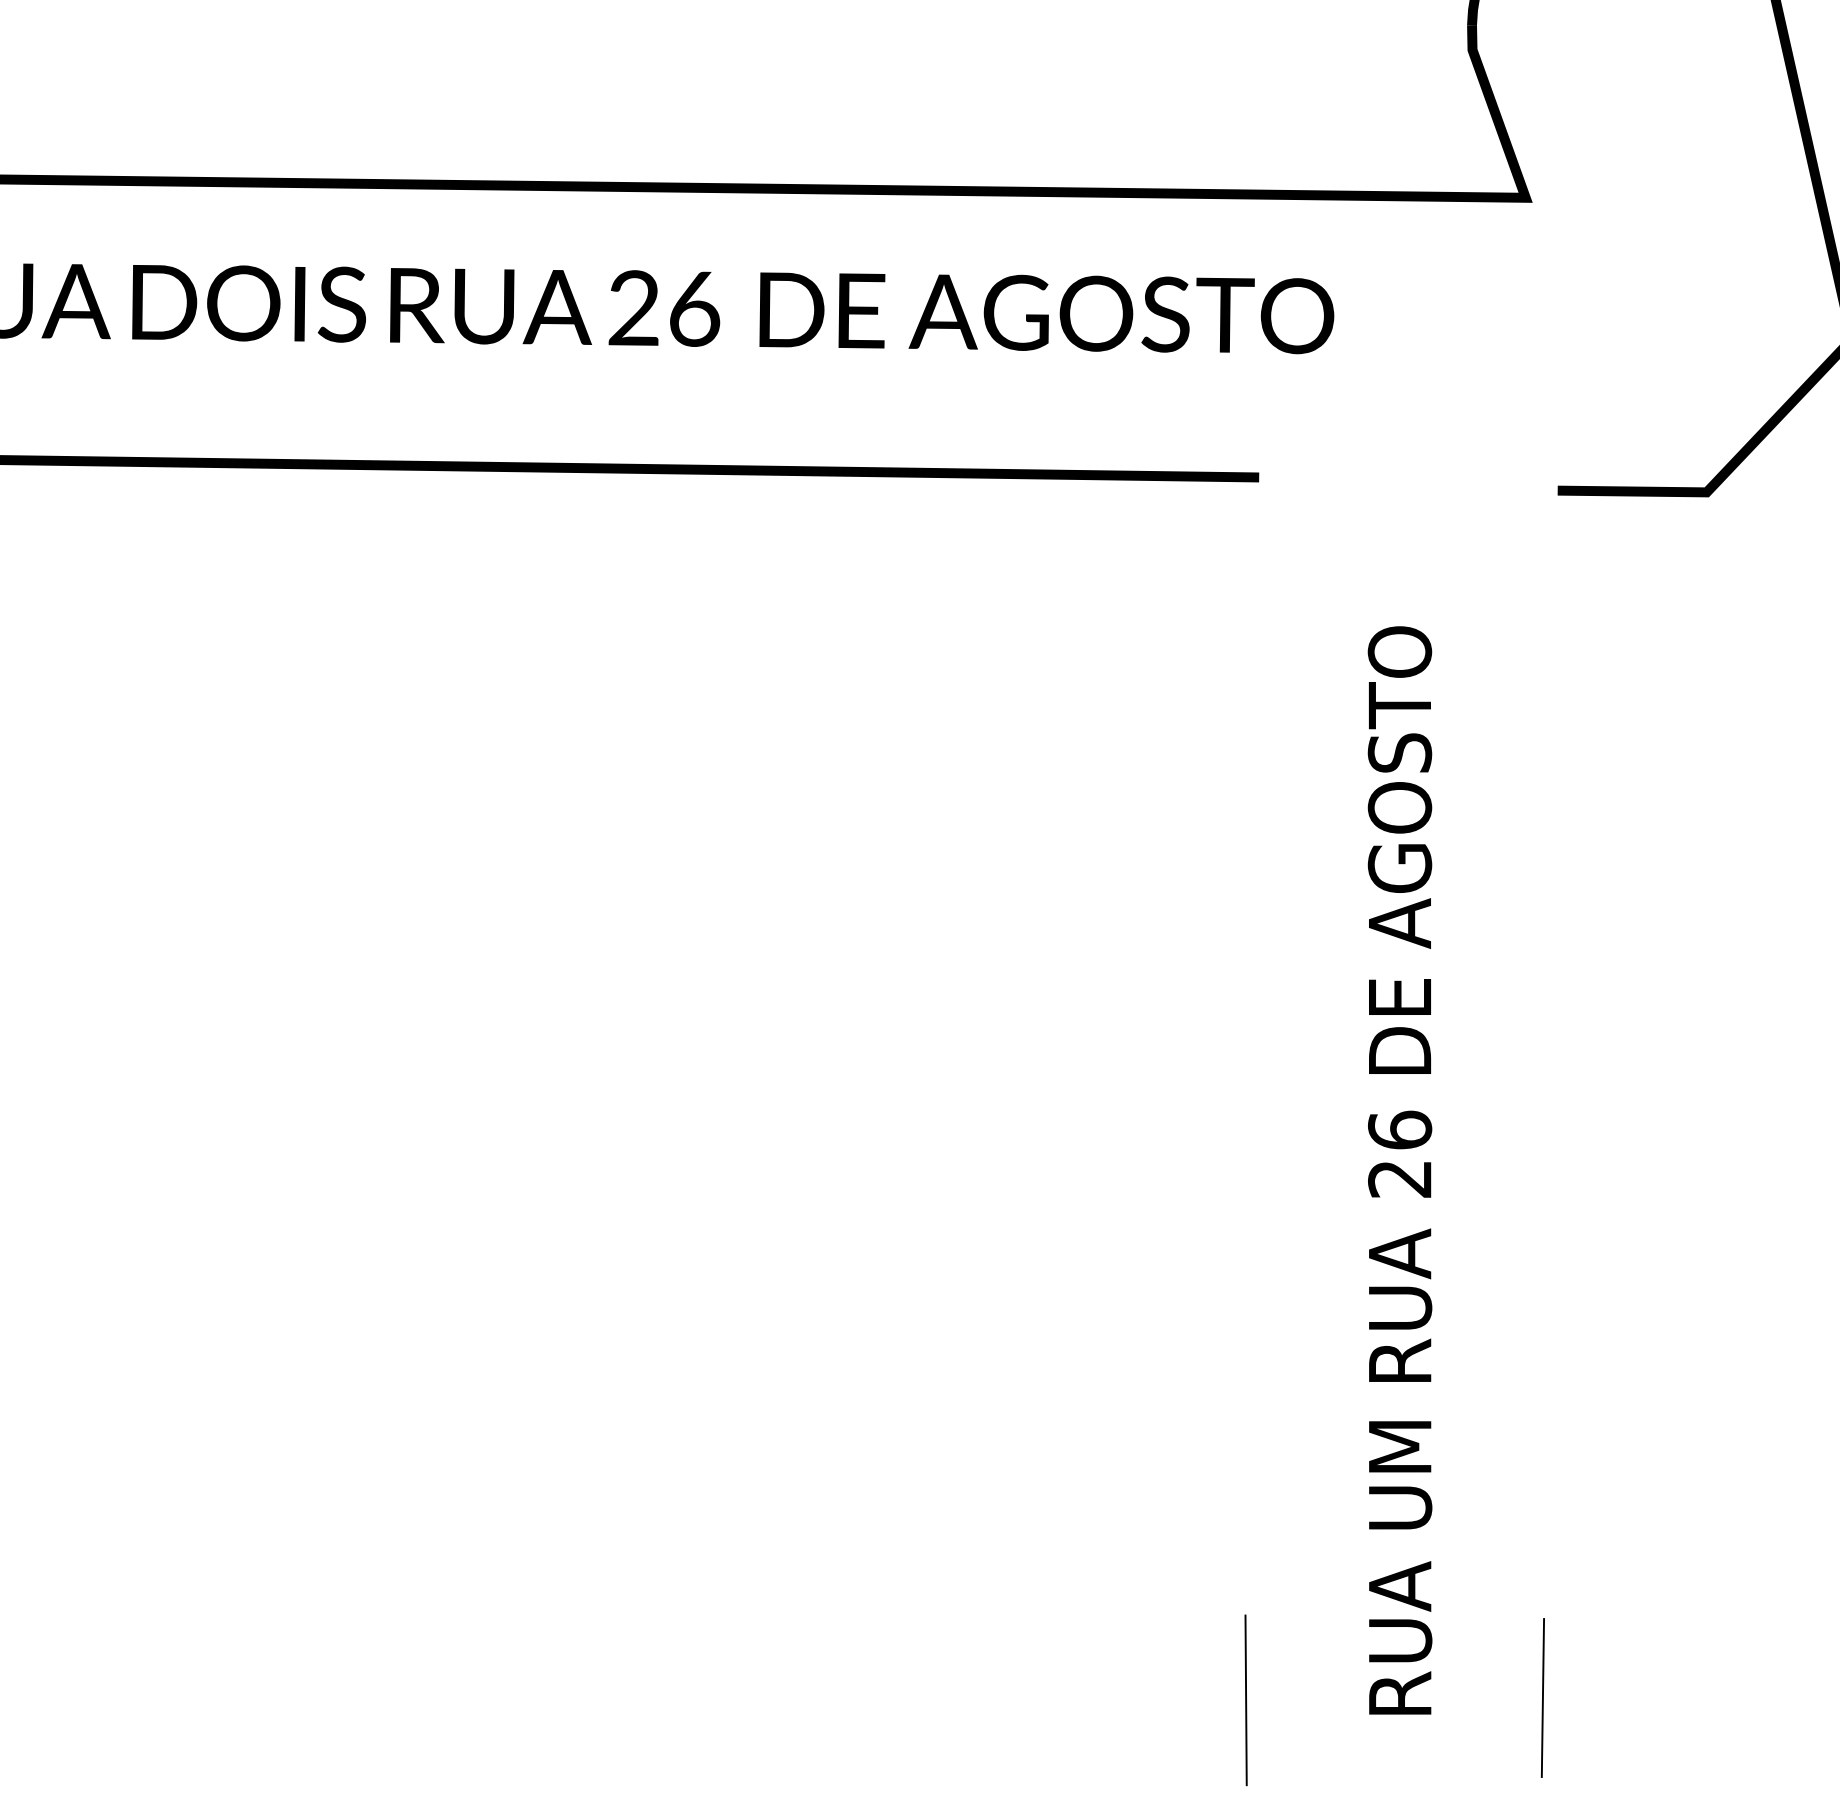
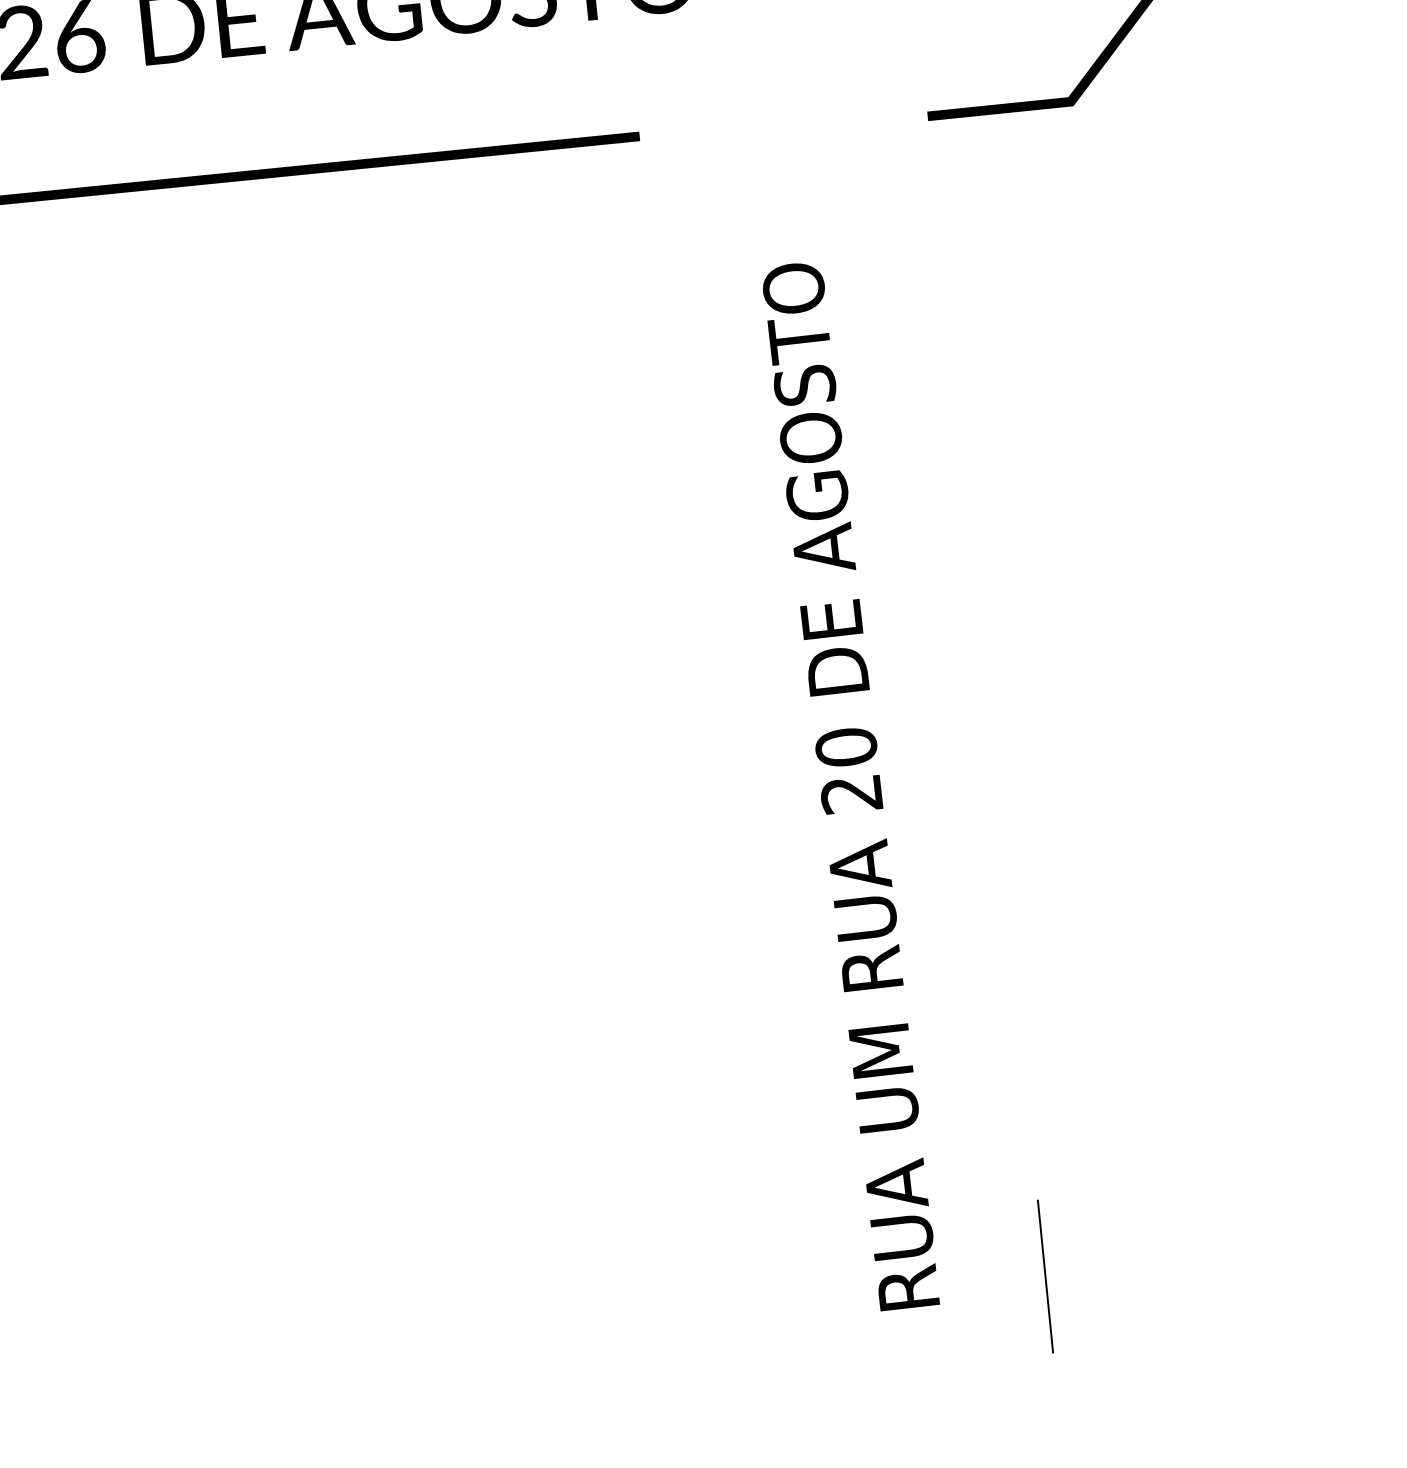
text: (1400, 1129) -> (846, 746), 26 -> 20
line: (1245, 1700) -> (760, 1311), removed

